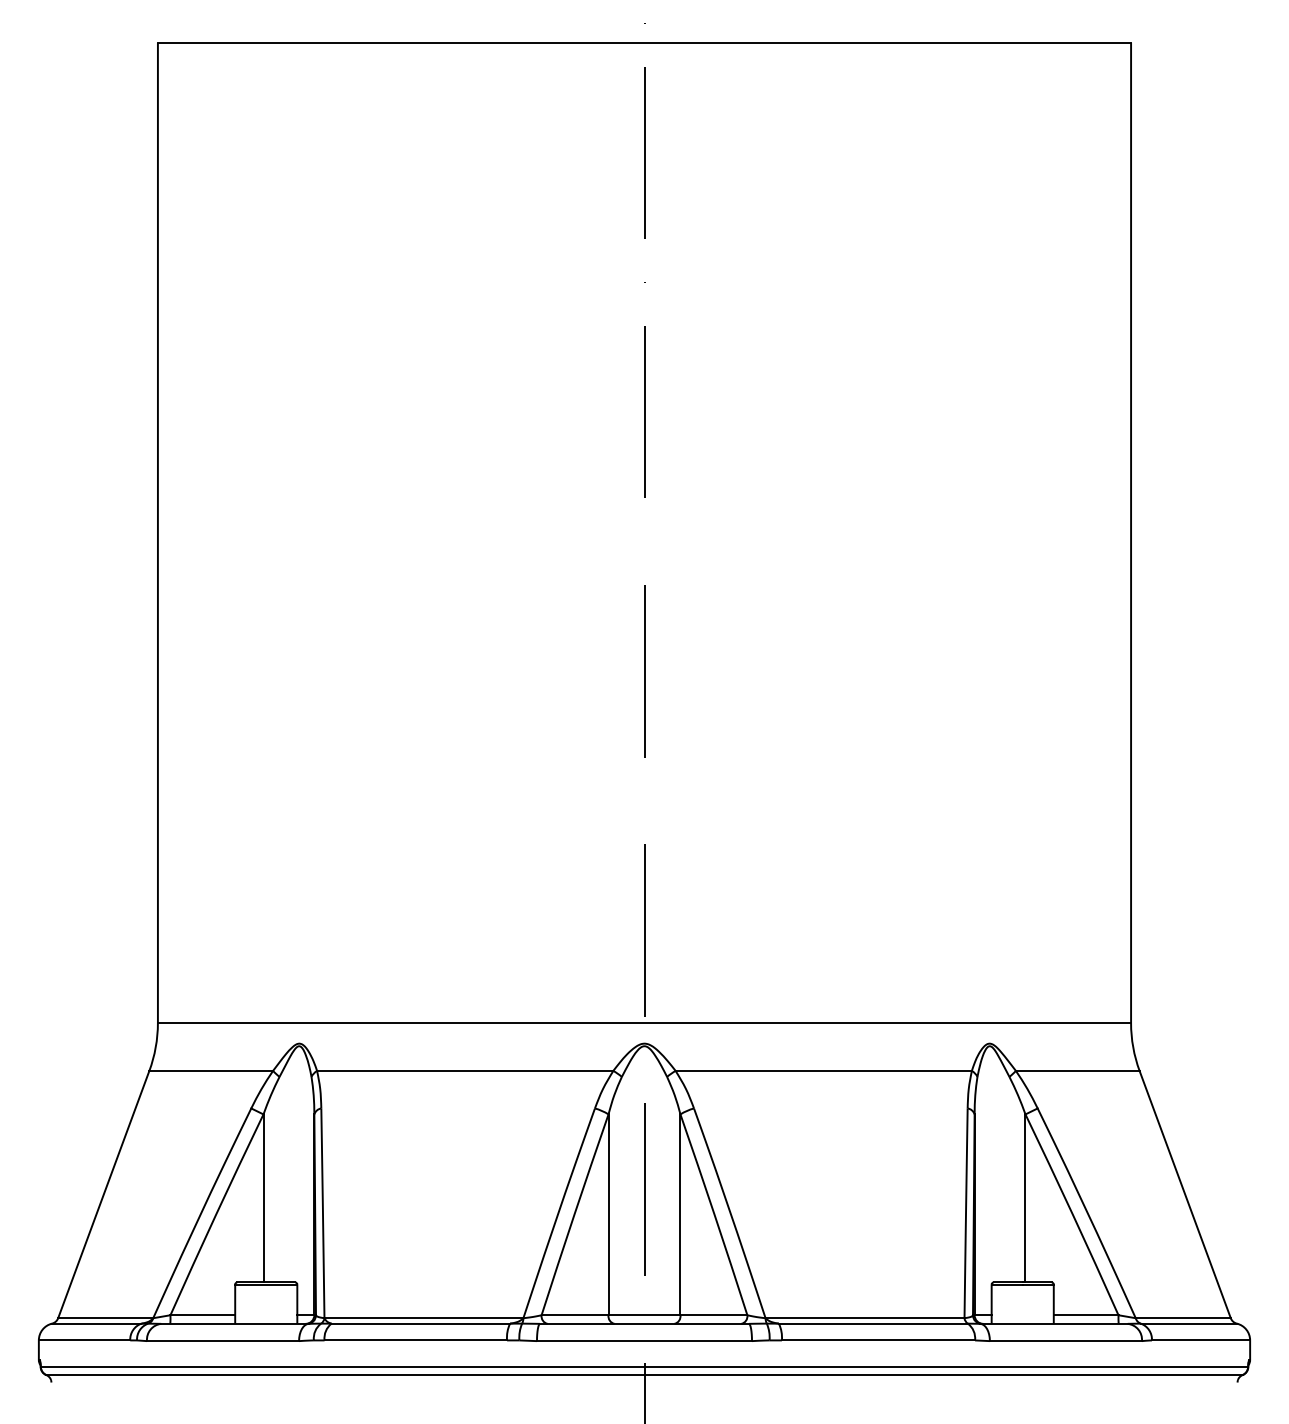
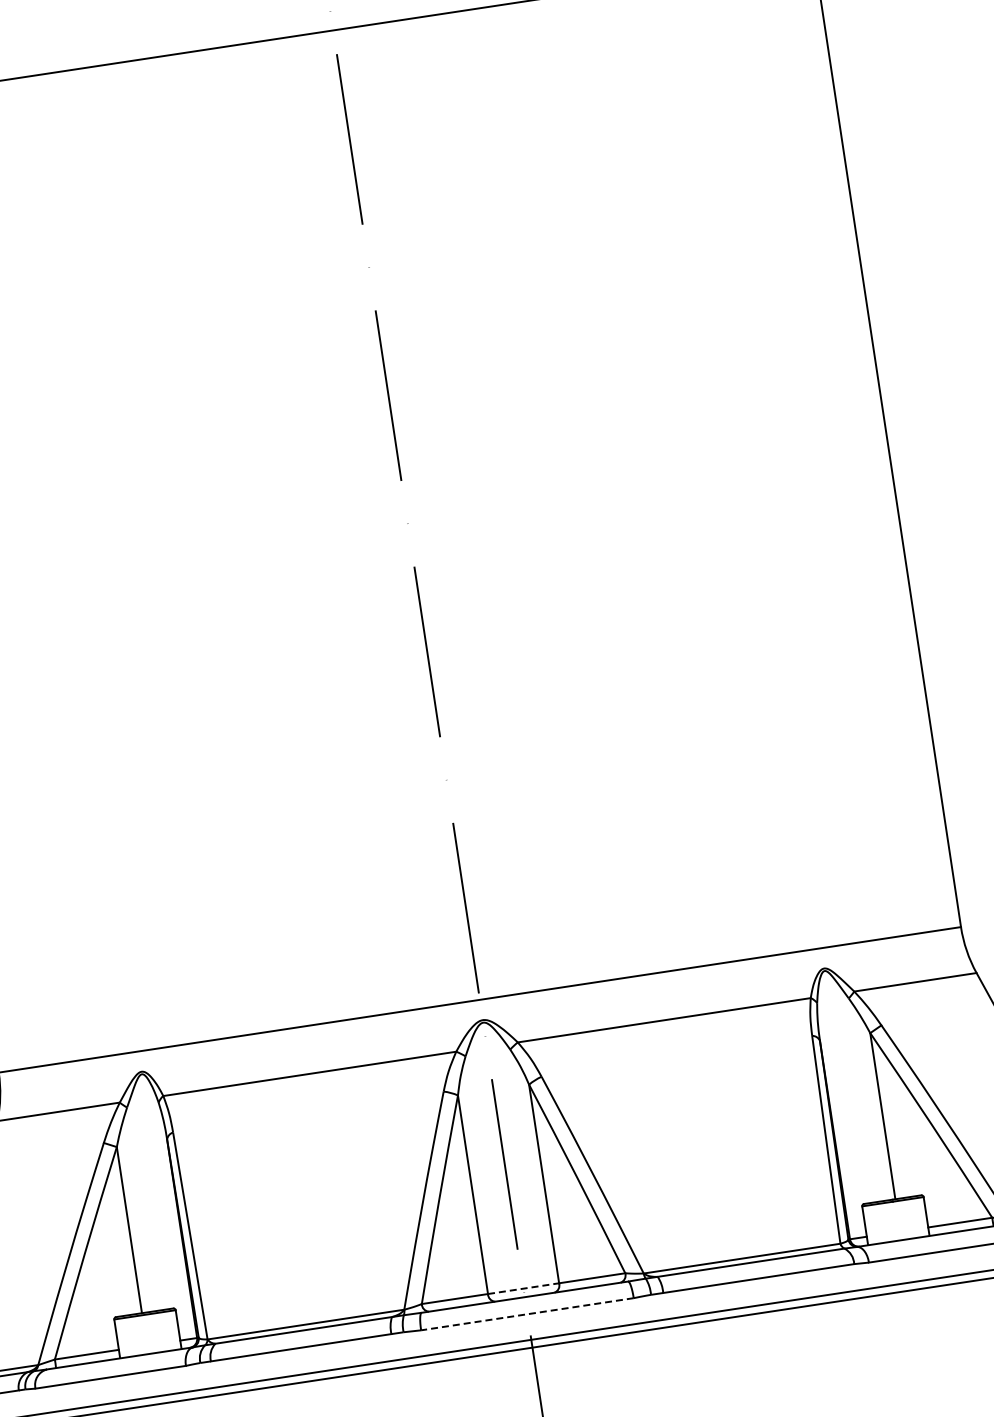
line: (644, 1315) -> (523, 1288), solid -> dashed
line: (644, 1341) -> (527, 1314), solid -> dashed

